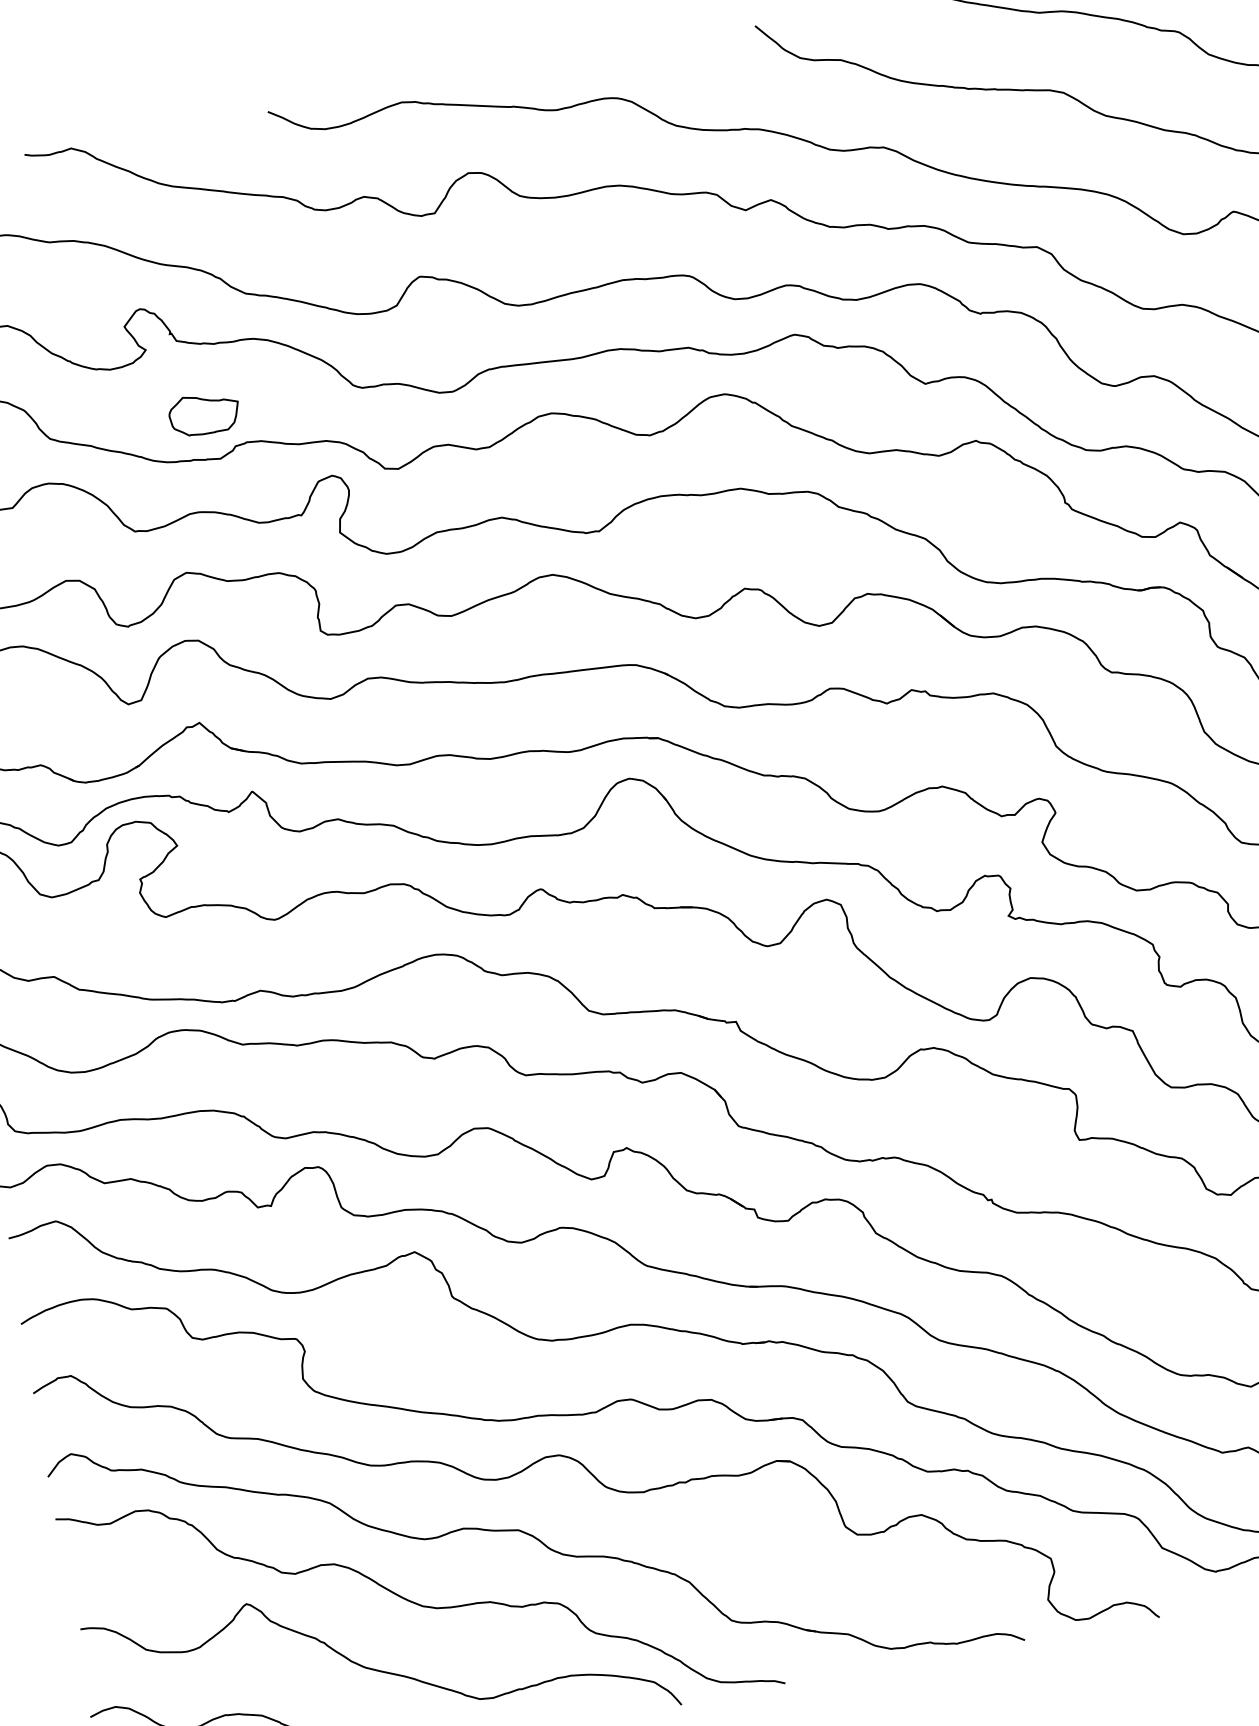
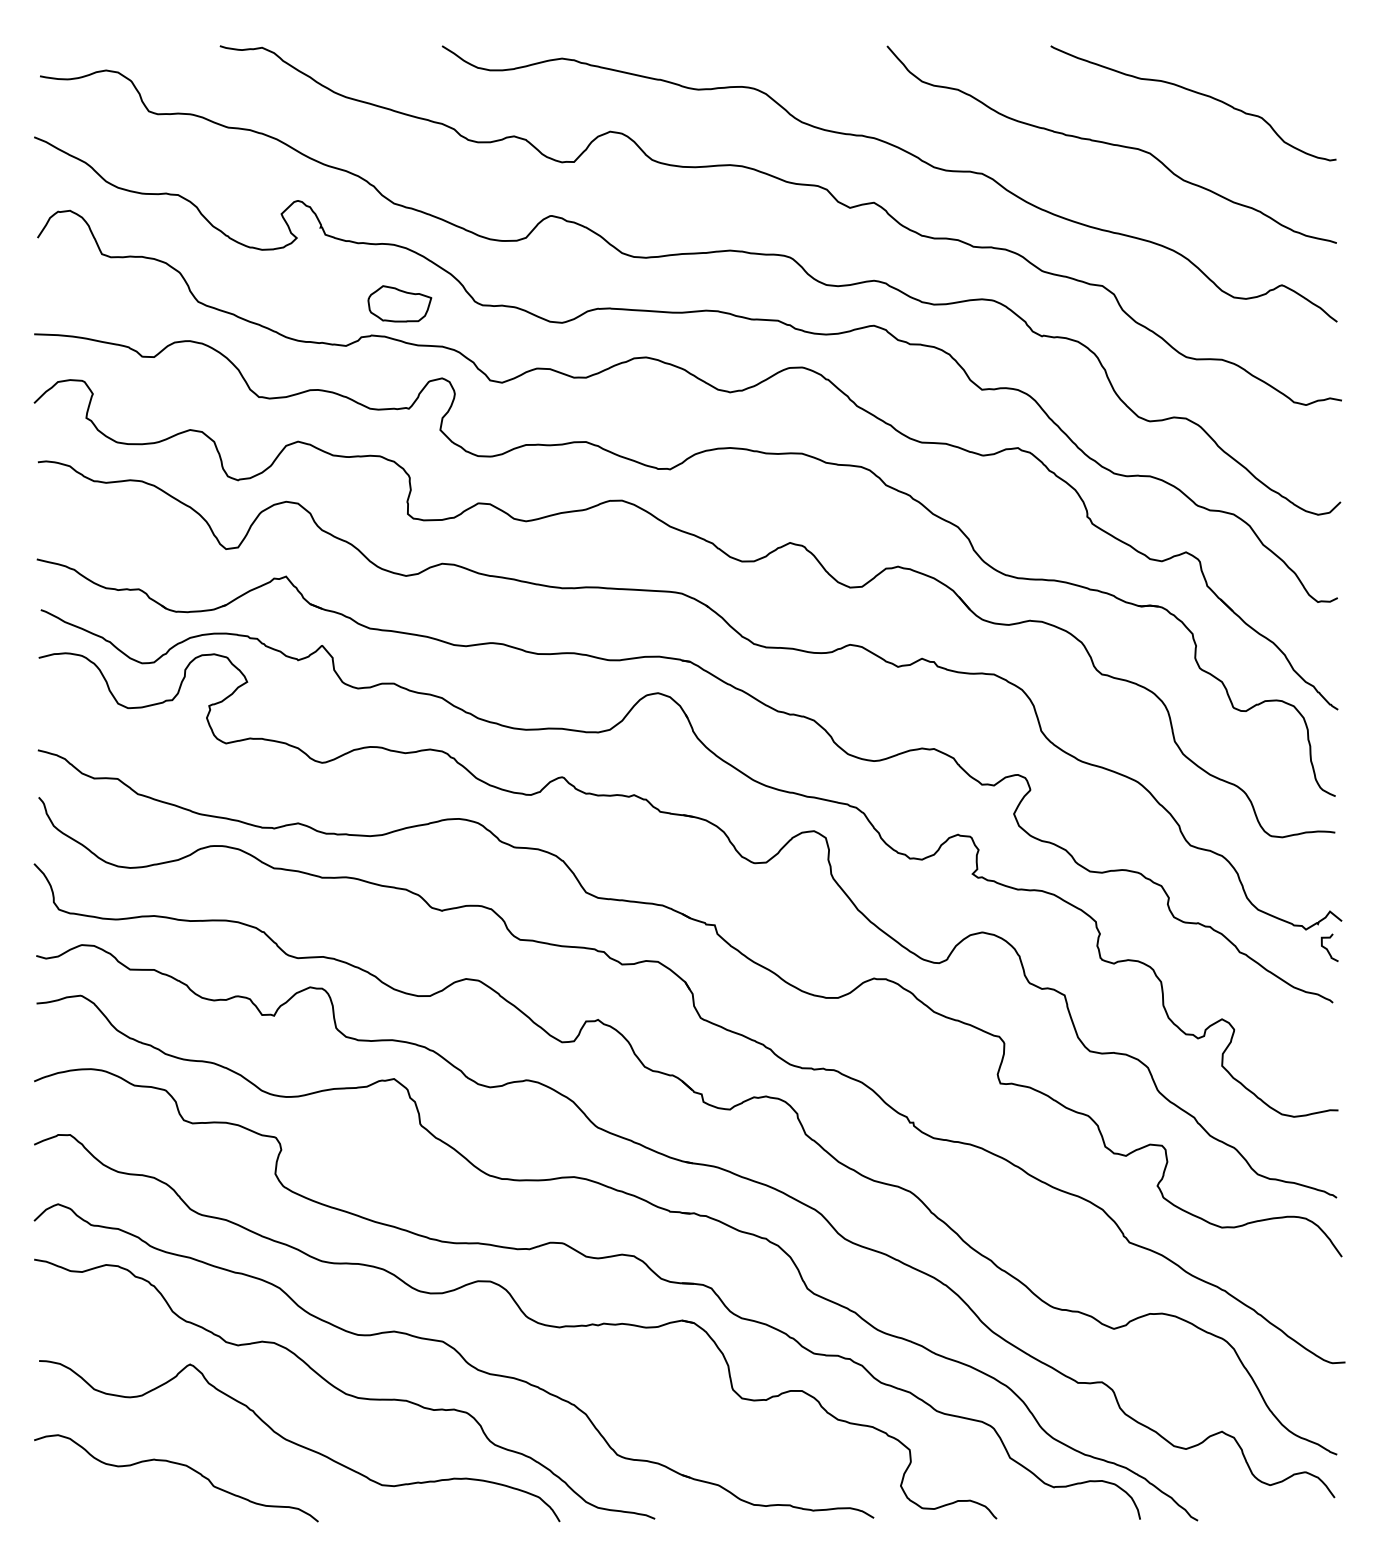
part: (204, 413) -> (399, 303), moved

